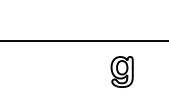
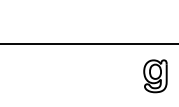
part: (122, 72) -> (155, 76), moved

